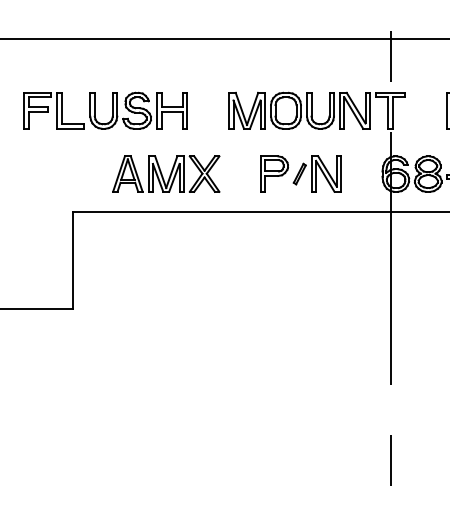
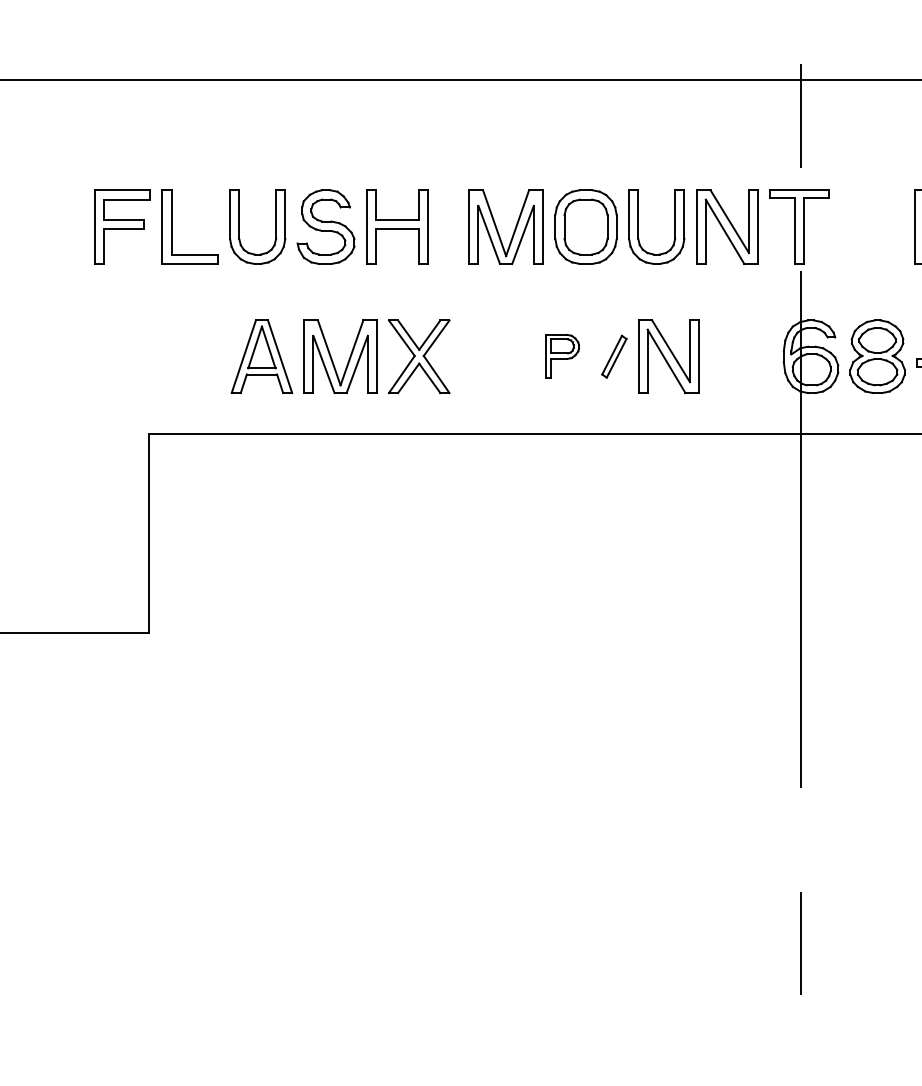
part: (112, 110) -> (275, 226), moved
part: (274, 173) -> (562, 355), size x0.6

